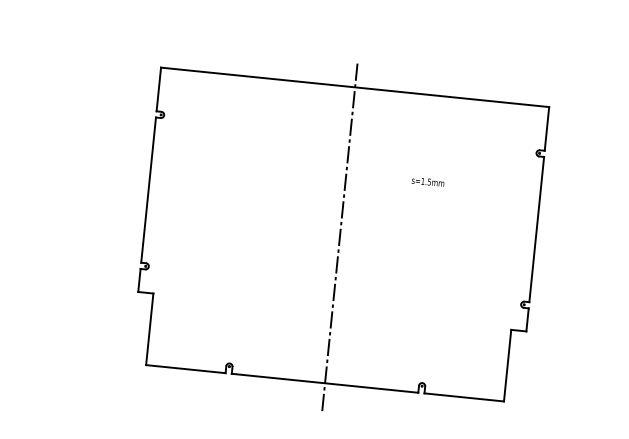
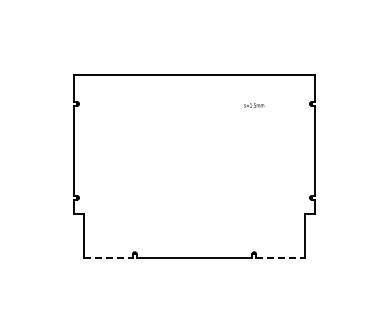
text: (428, 182) -> (254, 105), moved
line: (339, 238) -> (194, 168), removed
line: (186, 369) -> (108, 258), solid -> dashed
line: (463, 397) -> (280, 258), solid -> dashed

